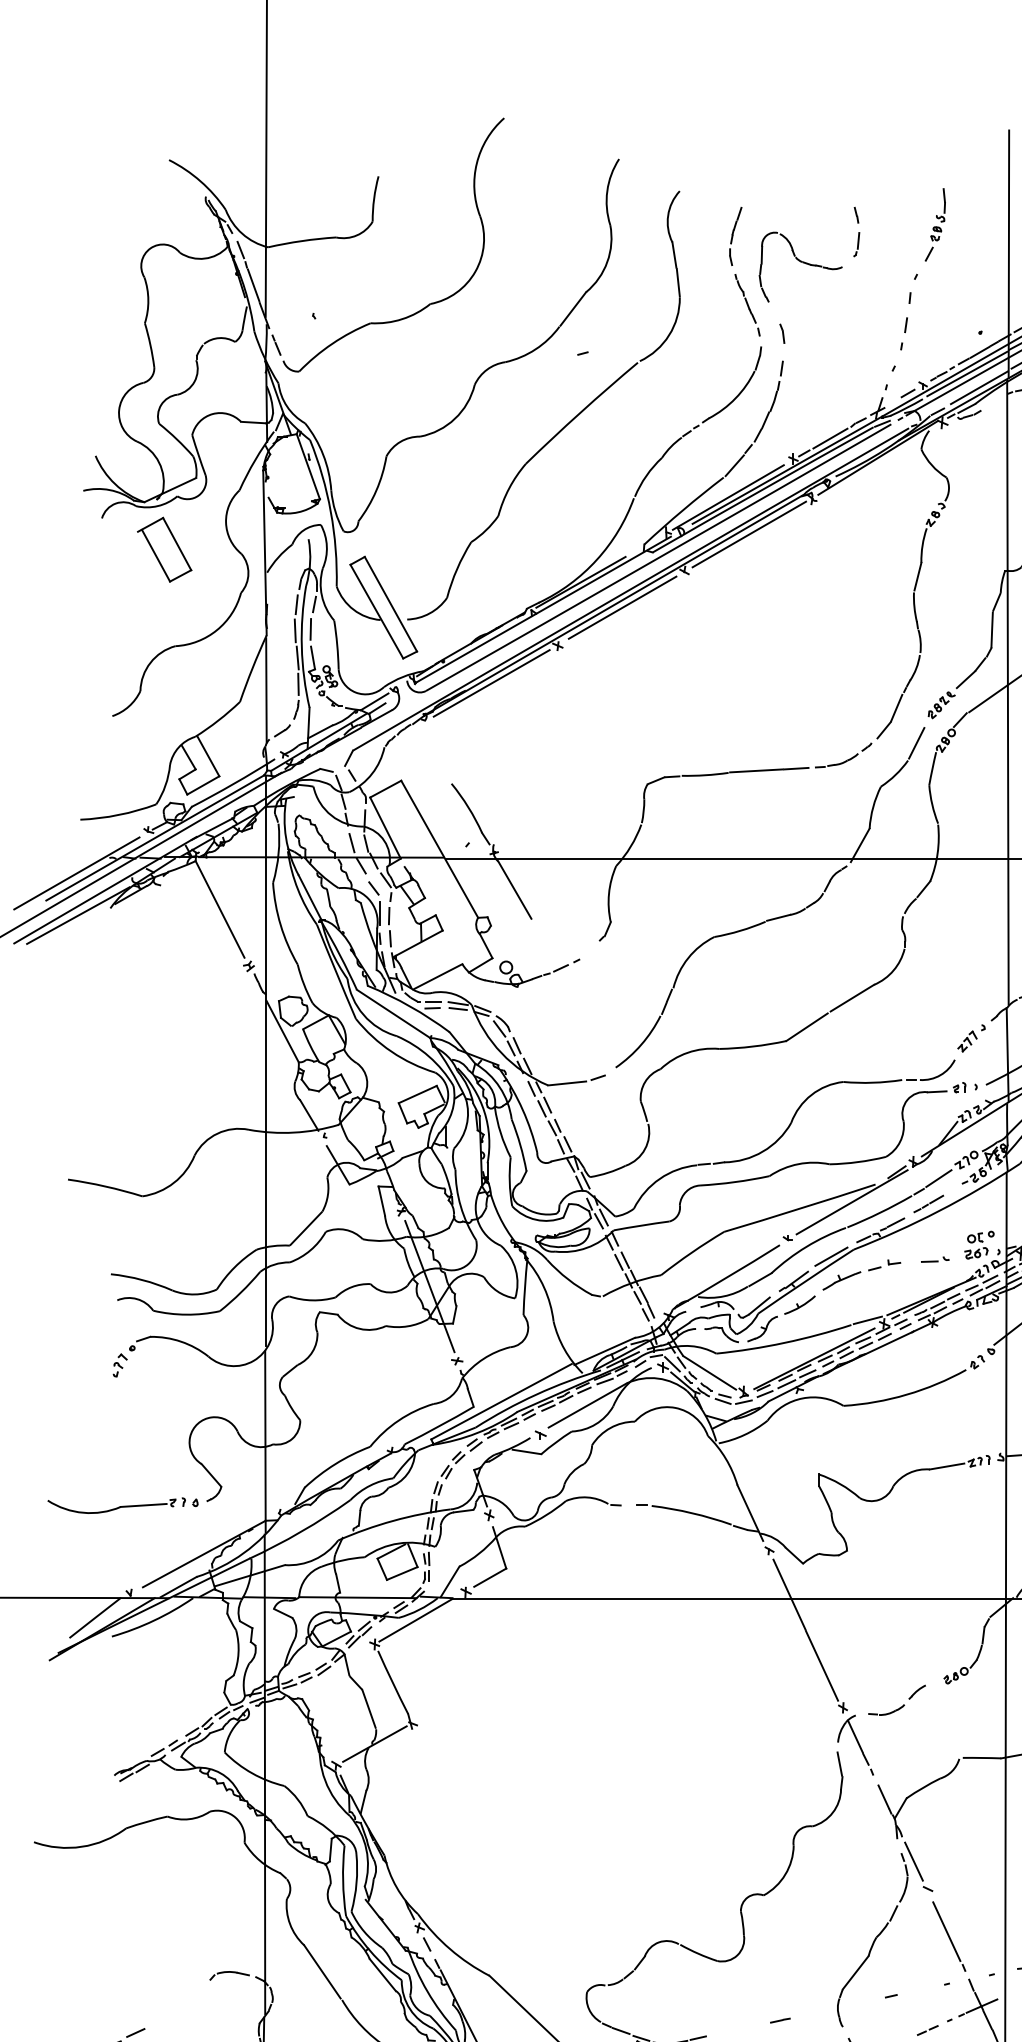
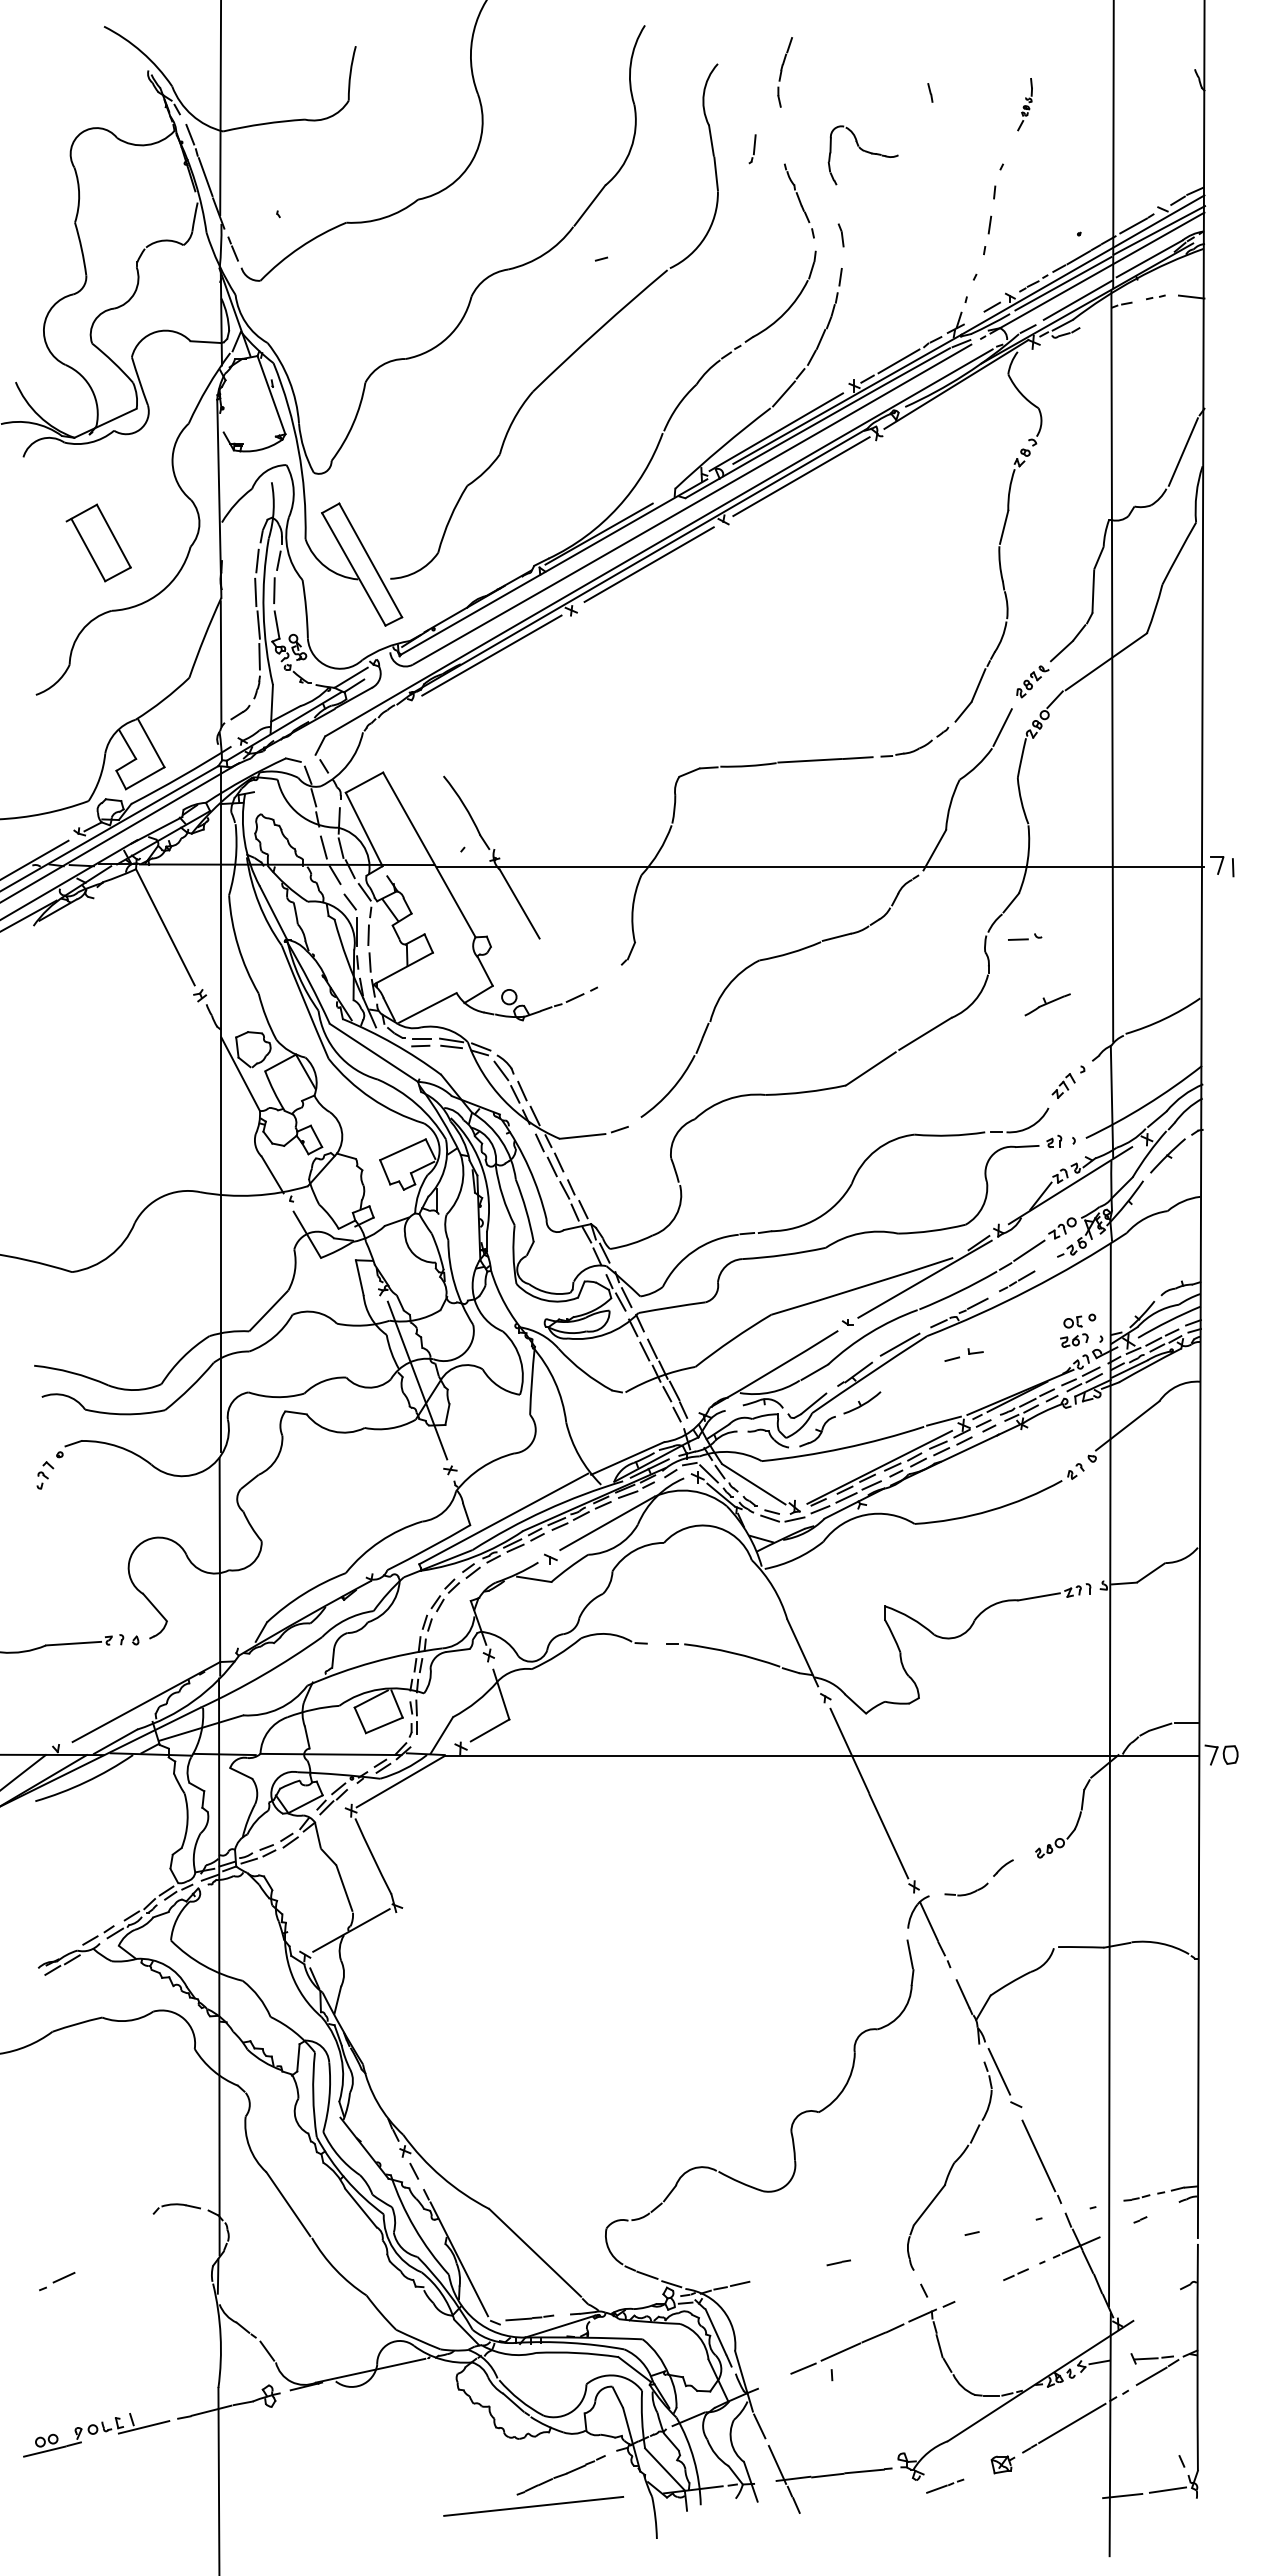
part: (934, 224) -> (1024, 104), size x0.6
part: (735, 236) -> (784, 72), moved
part: (856, 244) -> (752, 149), moved
part: (800, 267) -> (863, 155), size x0.7
part: (164, 549) -> (98, 542), moved
part: (935, 1259) -> (1025, 936), moved
part: (841, 1280) -> (1047, 1004), moved

